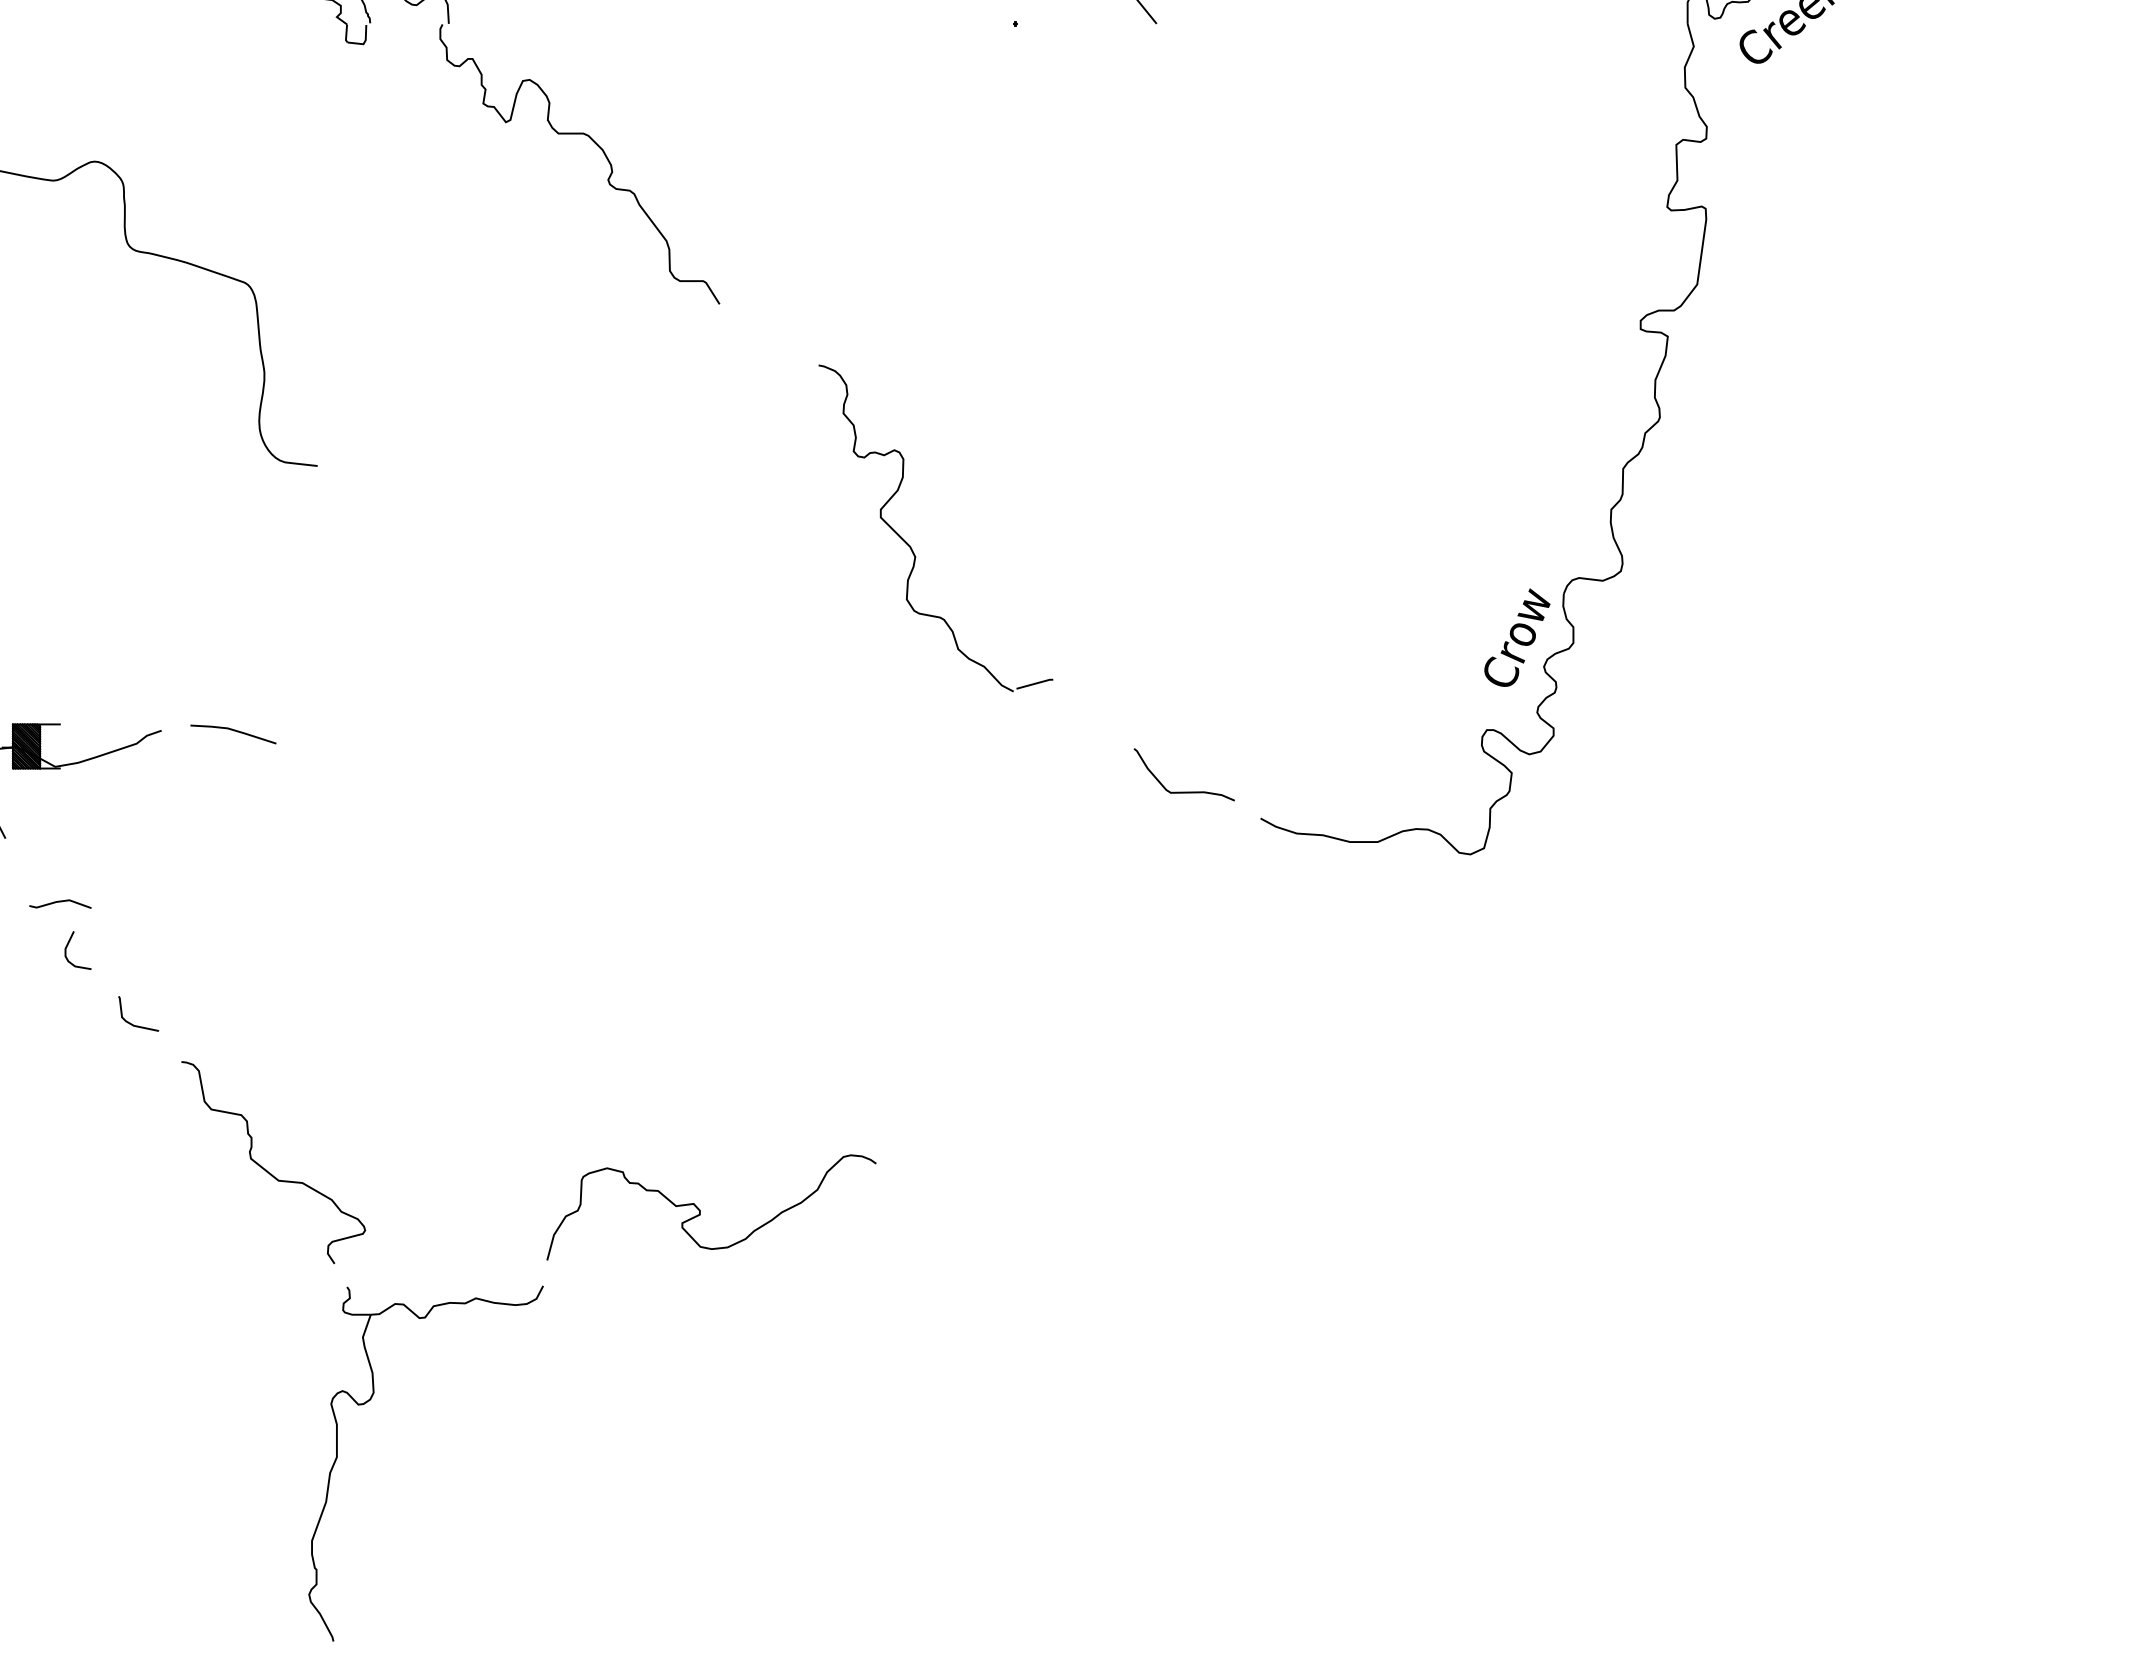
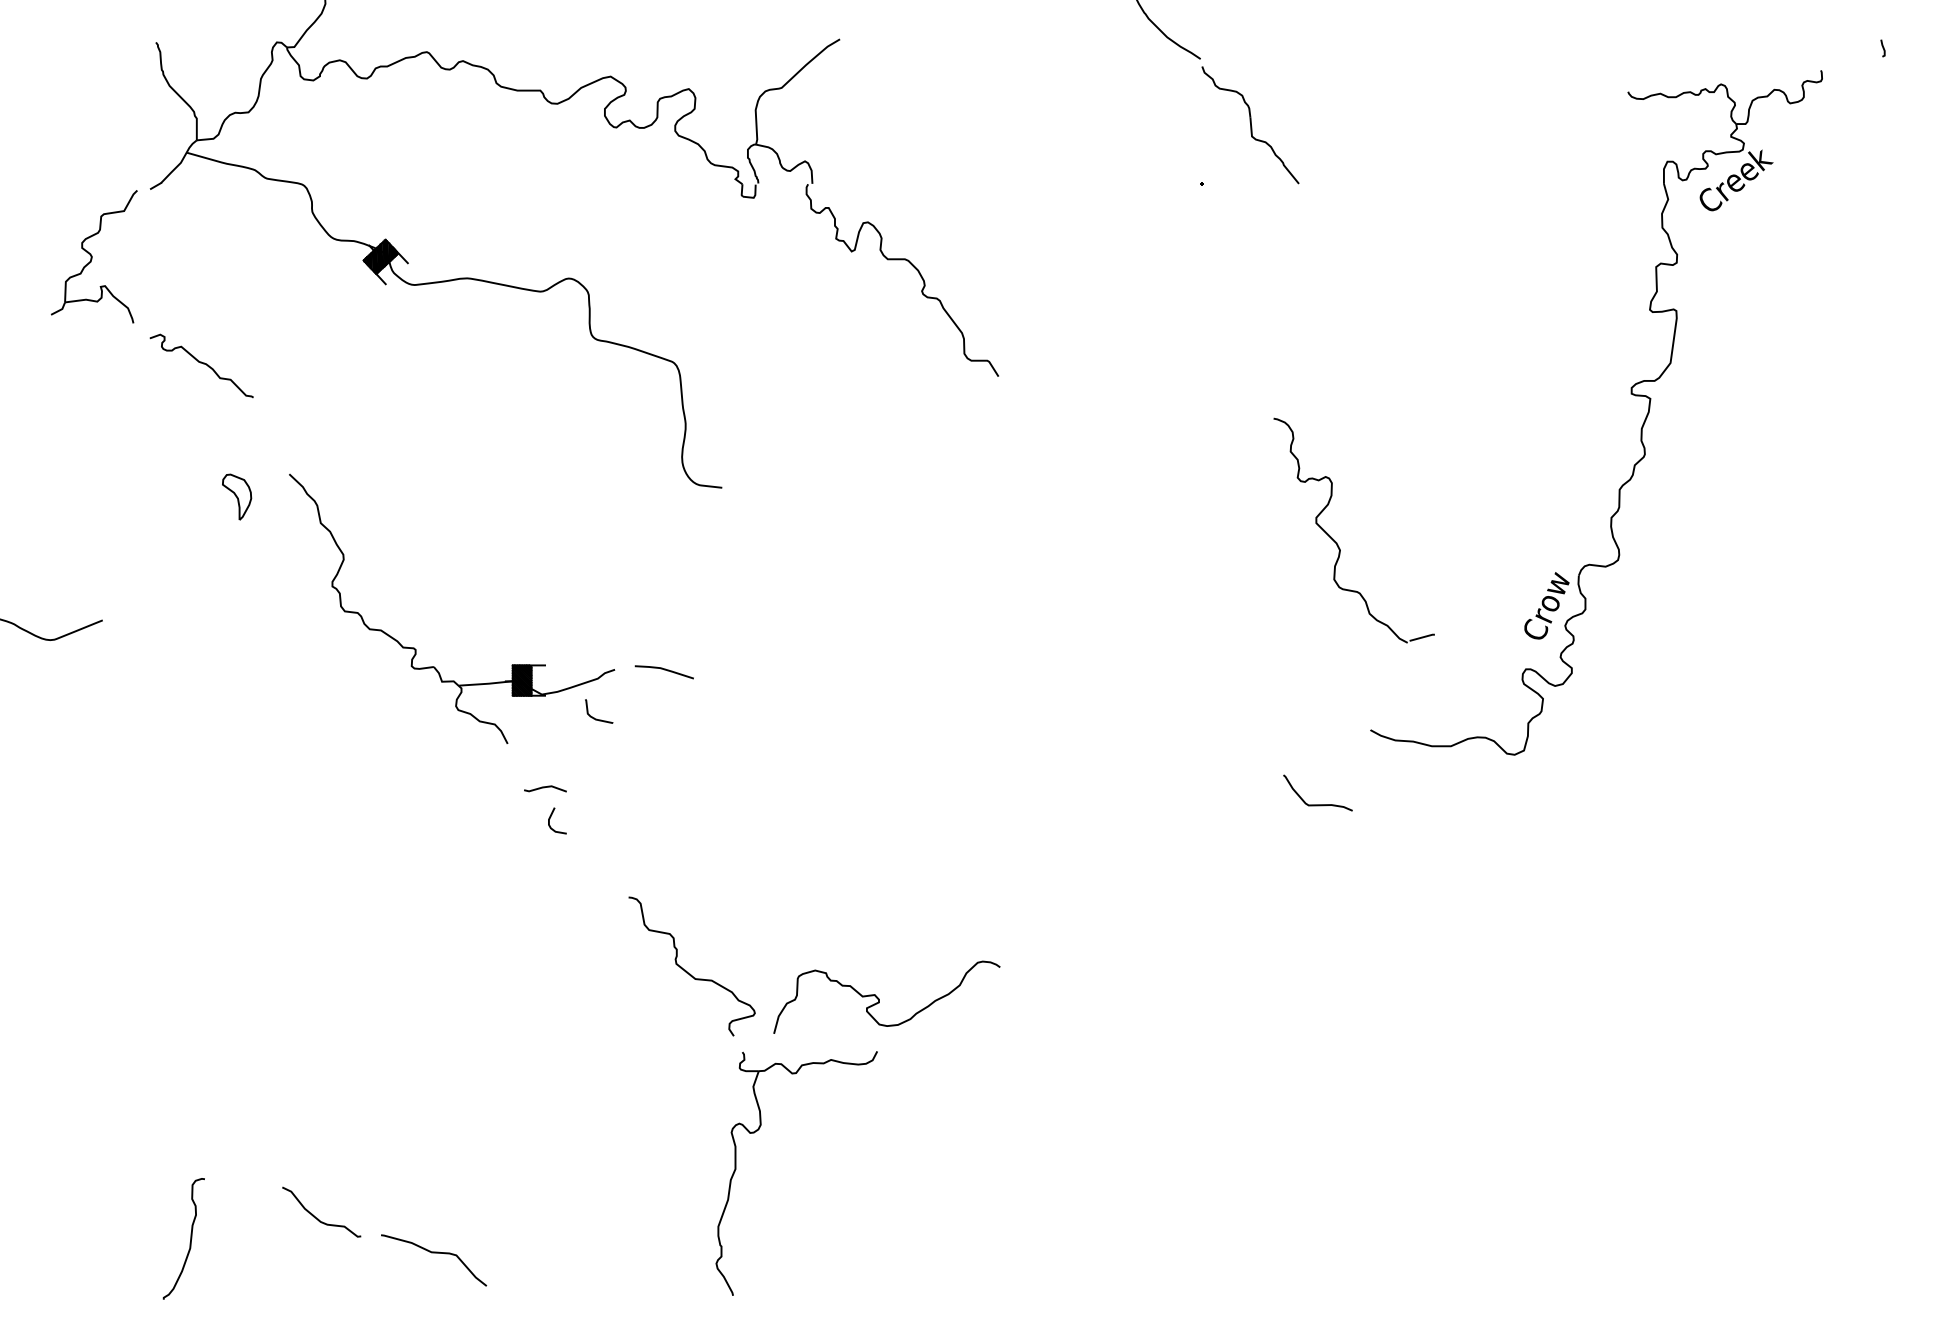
part: (911, 545) -> (1337, 542), moved
curve: (1183, 791) -> (1317, 804), moved
curve: (134, 1024) -> (596, 718), moved
curve: (700, 1208) -> (879, 998), moved

